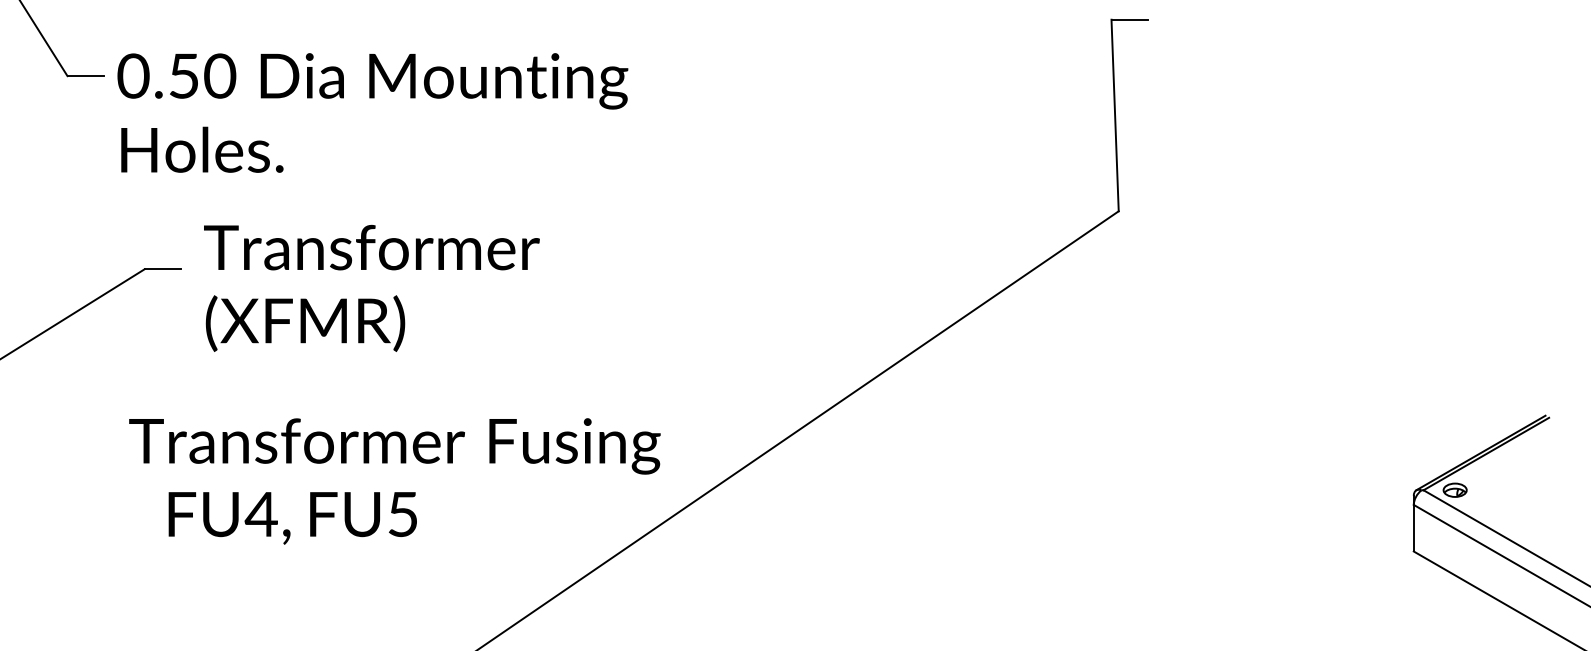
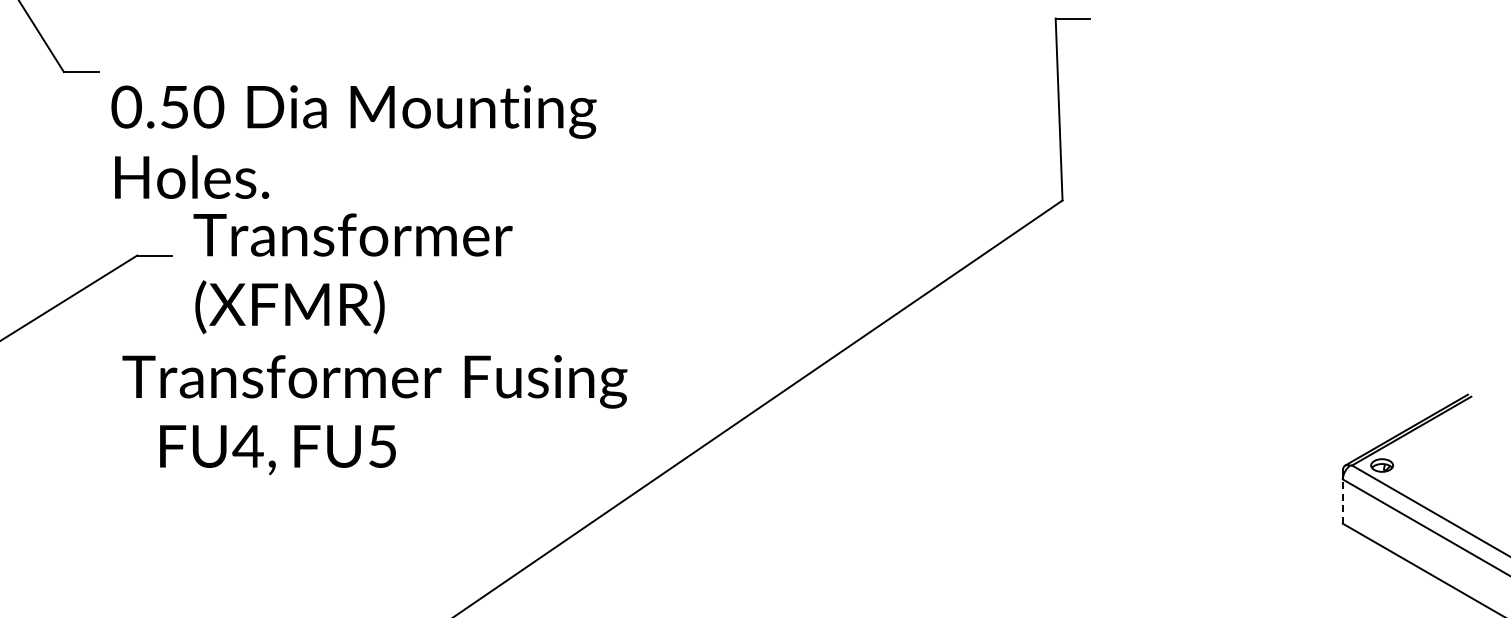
text: (372, 112) -> (353, 141), moved
text: (394, 481) -> (374, 415), moved
line: (1413, 528) -> (1342, 501), solid -> dashed

